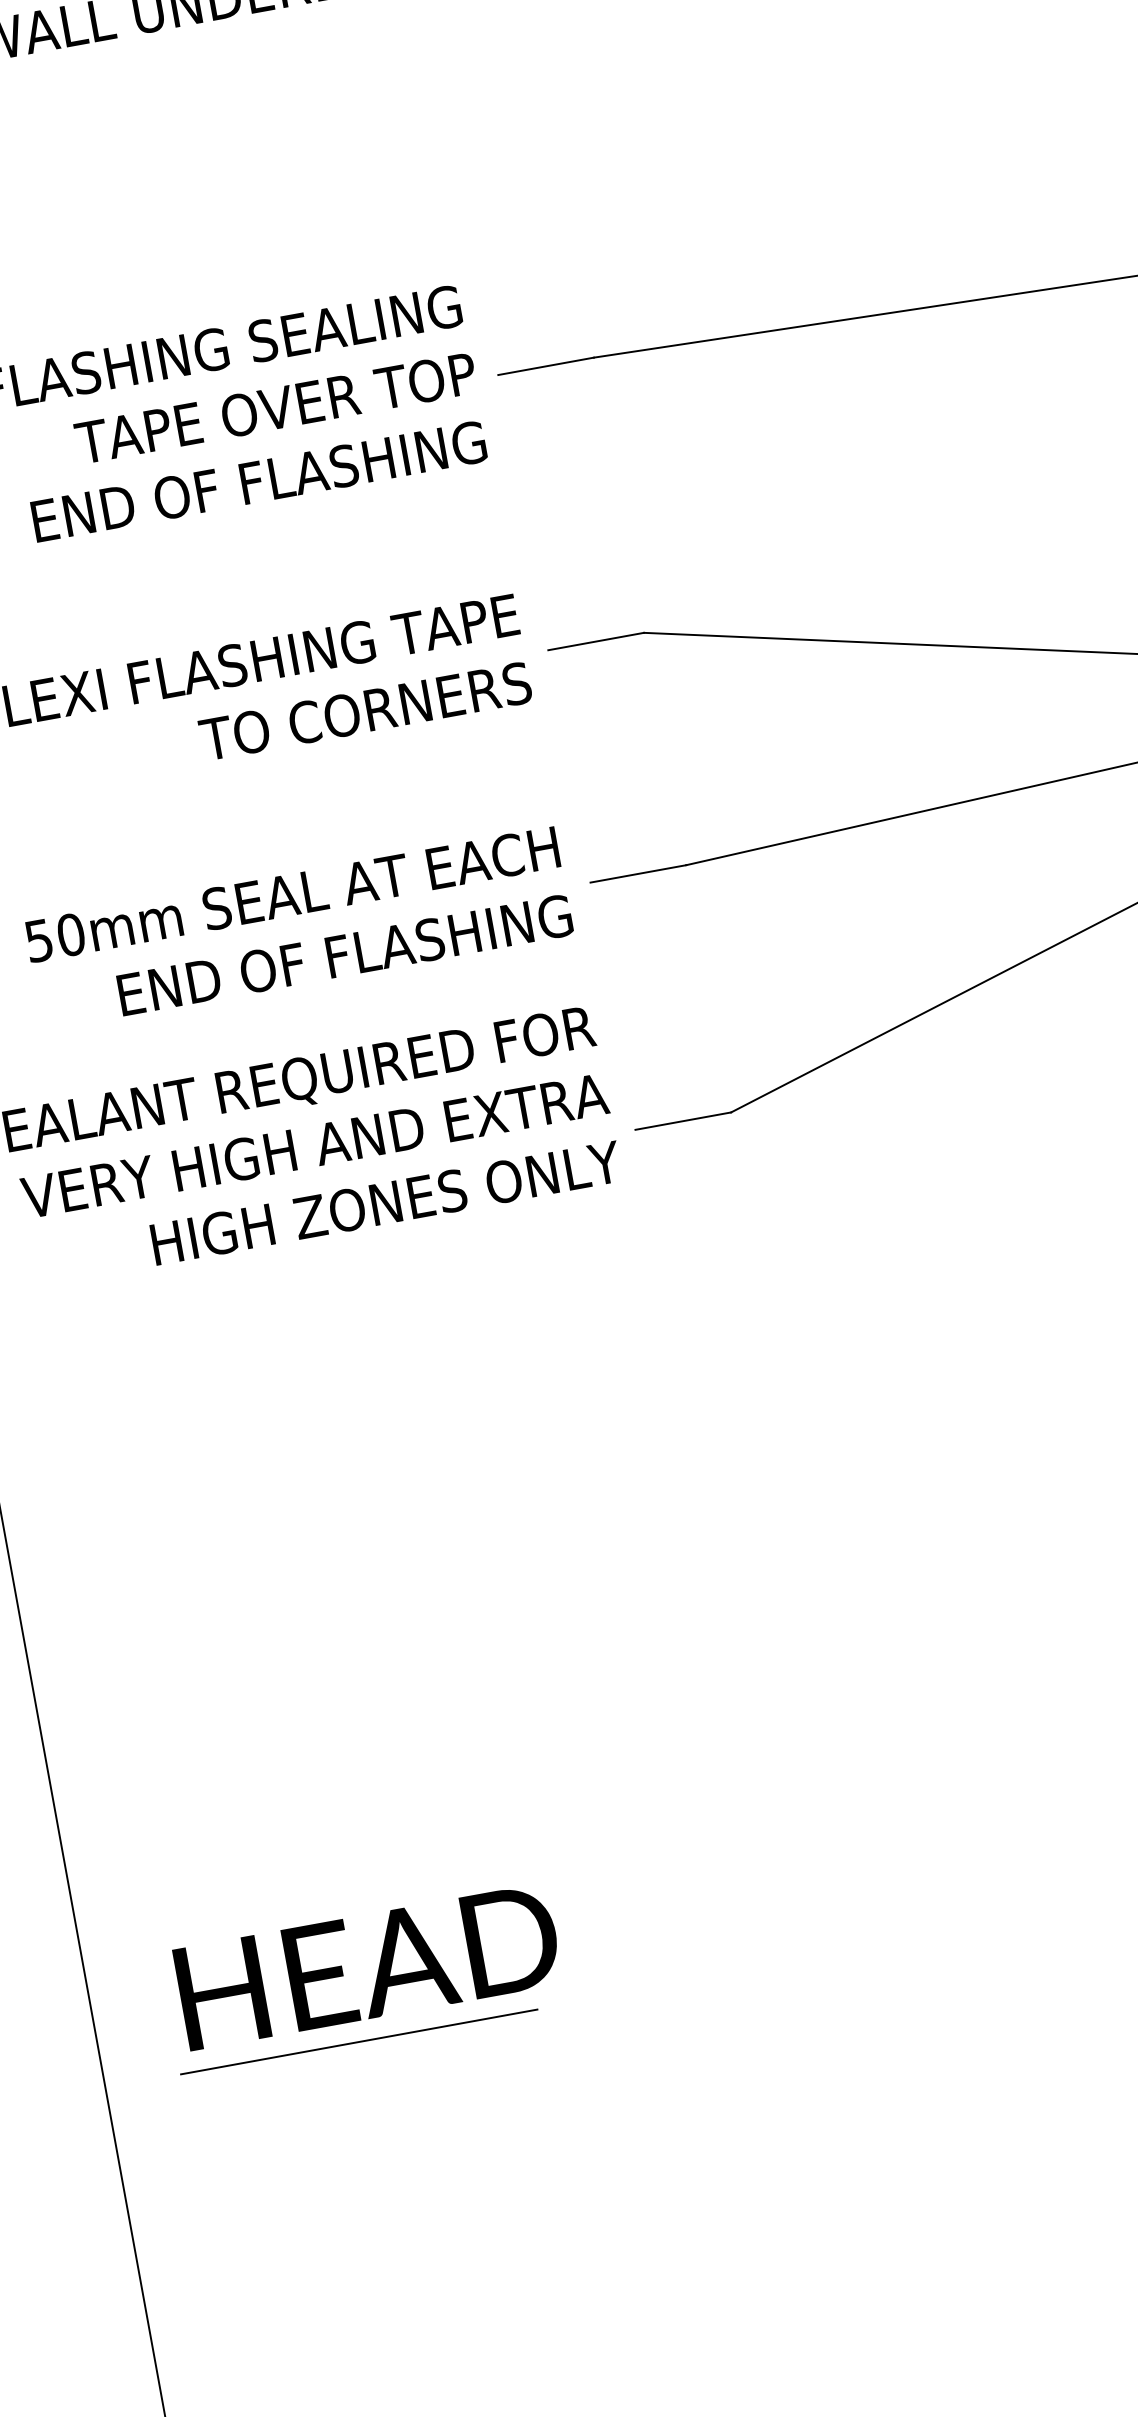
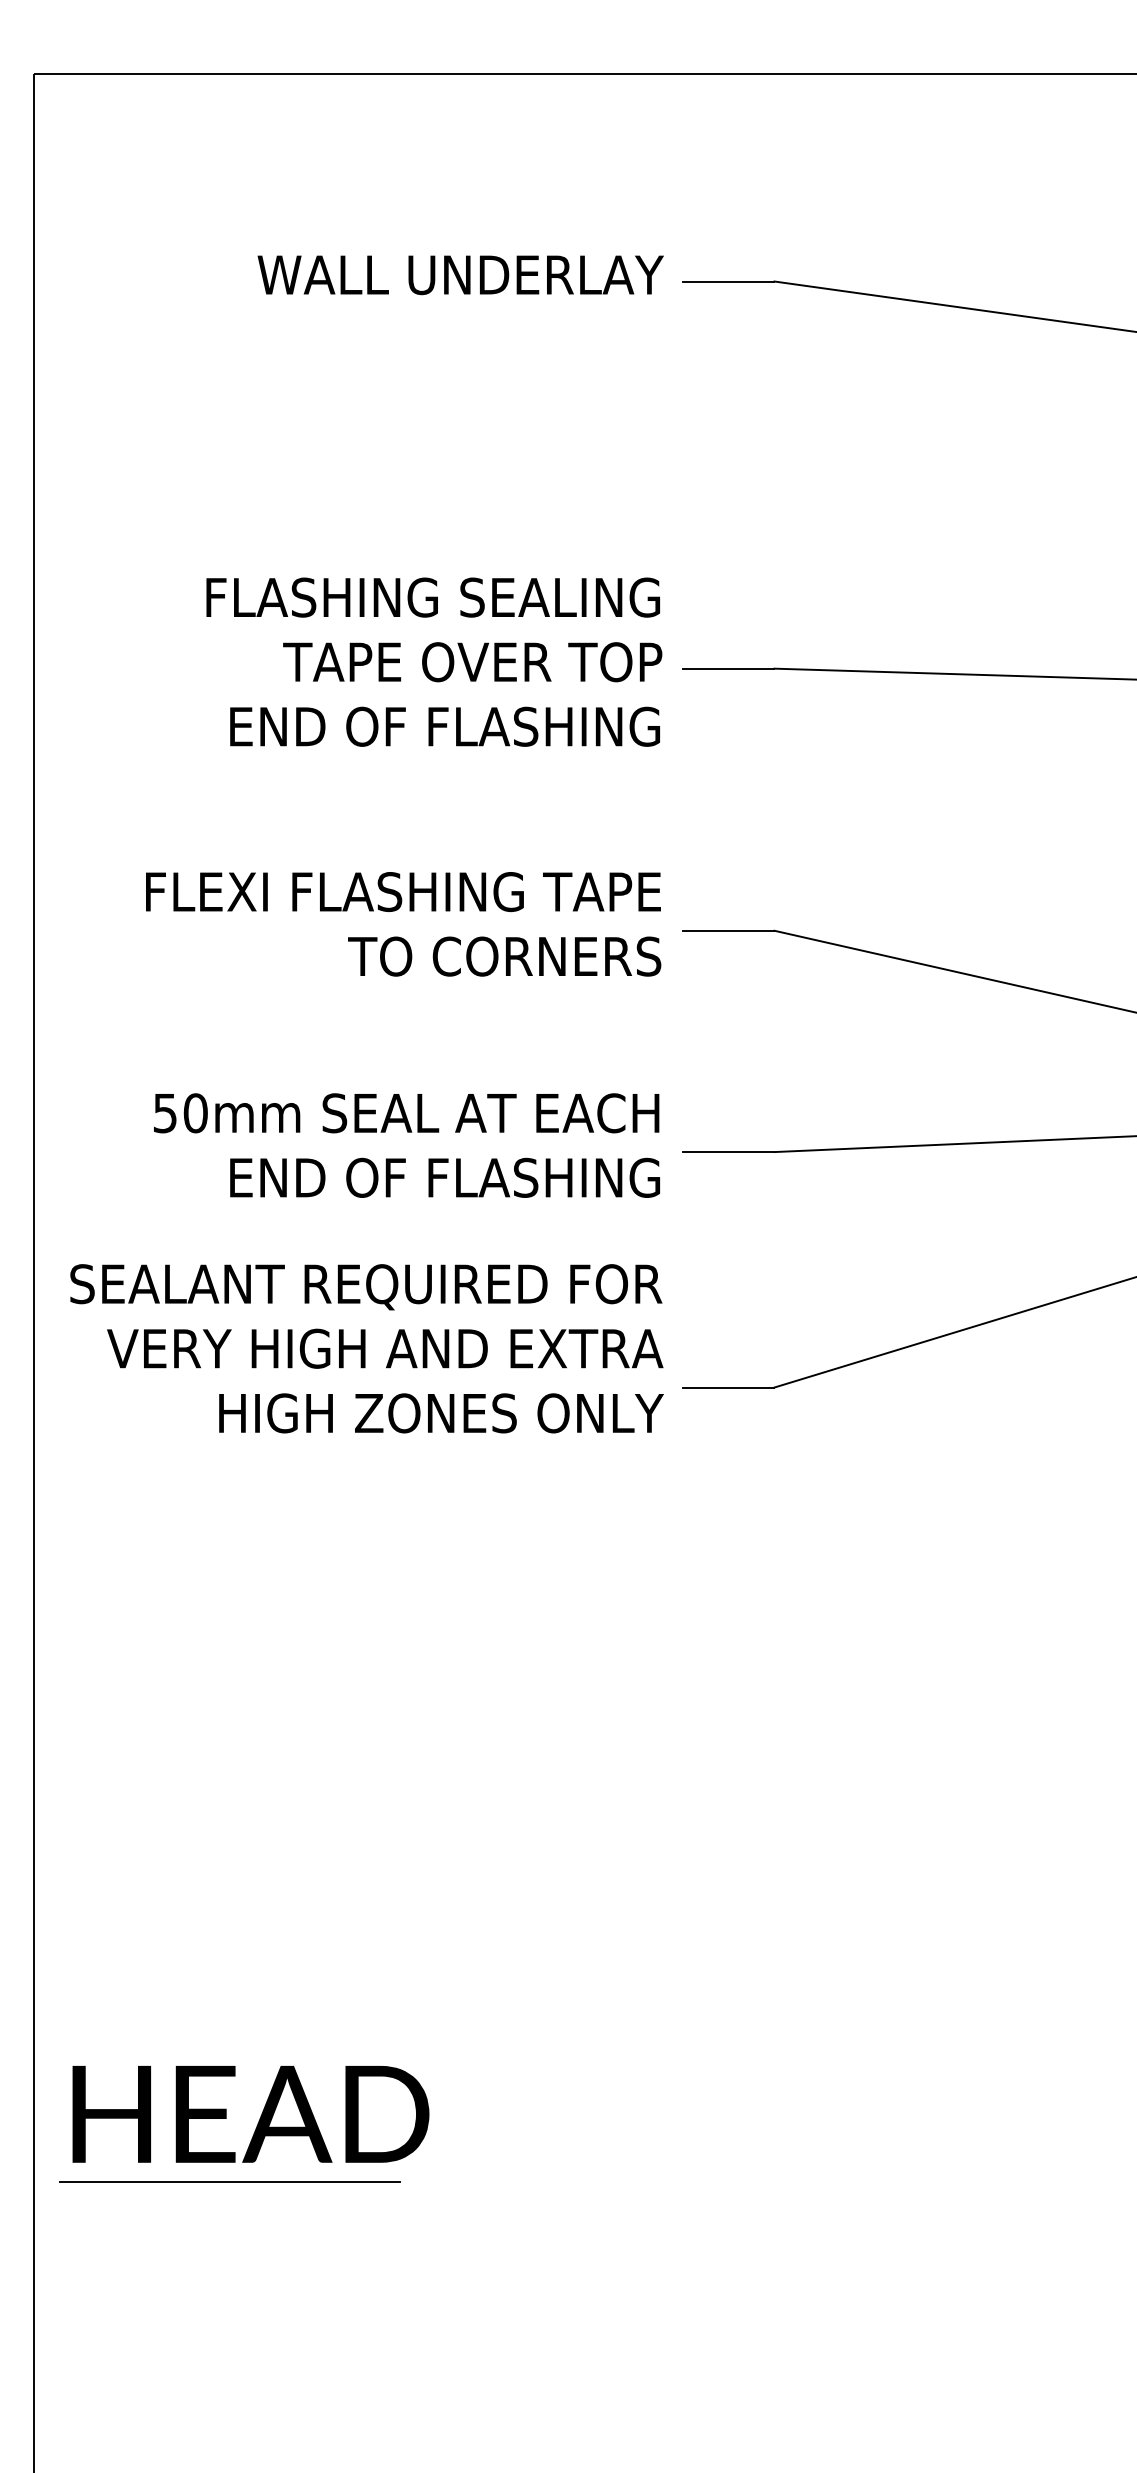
part: (375, 1980) -> (255, 2128), moved

